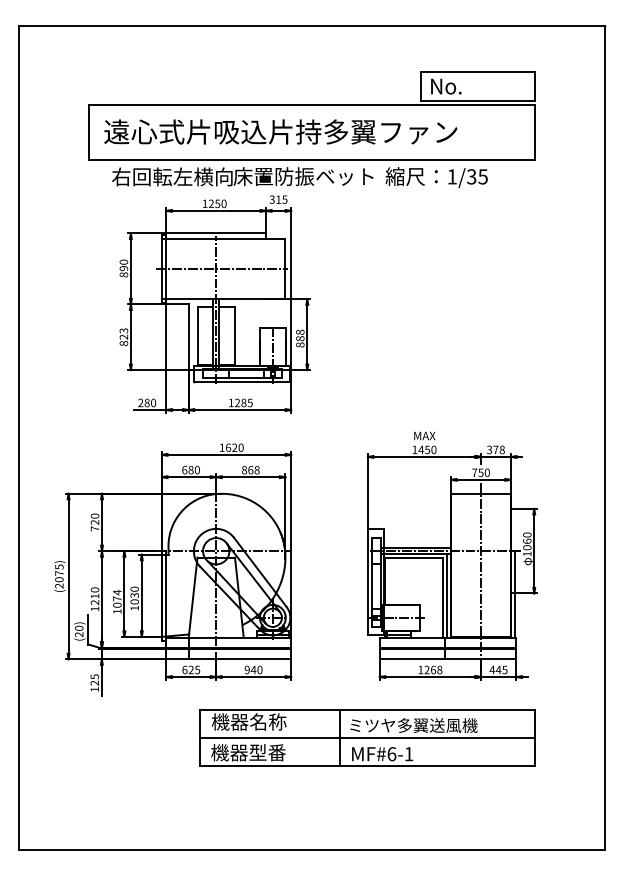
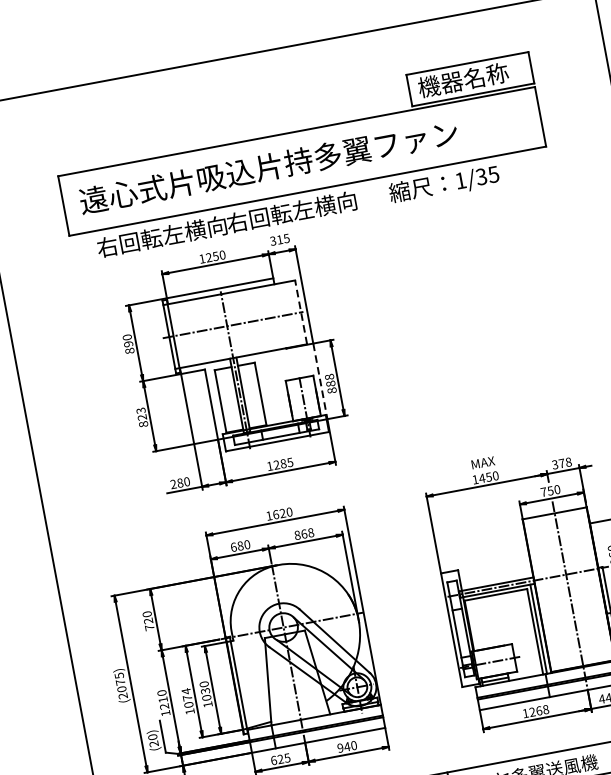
text: (471, 86) -> (463, 80), No. -> 機器名称
text: (303, 176) -> (301, 210), 床置防振ベット -> 右回転左横向
line: (285, 268) -> (301, 311), solid -> dashed
line: (291, 335) -> (320, 382), solid -> dashed

